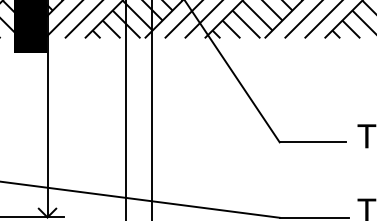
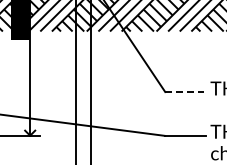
line: (314, 143) -> (185, 92), solid -> dashed

